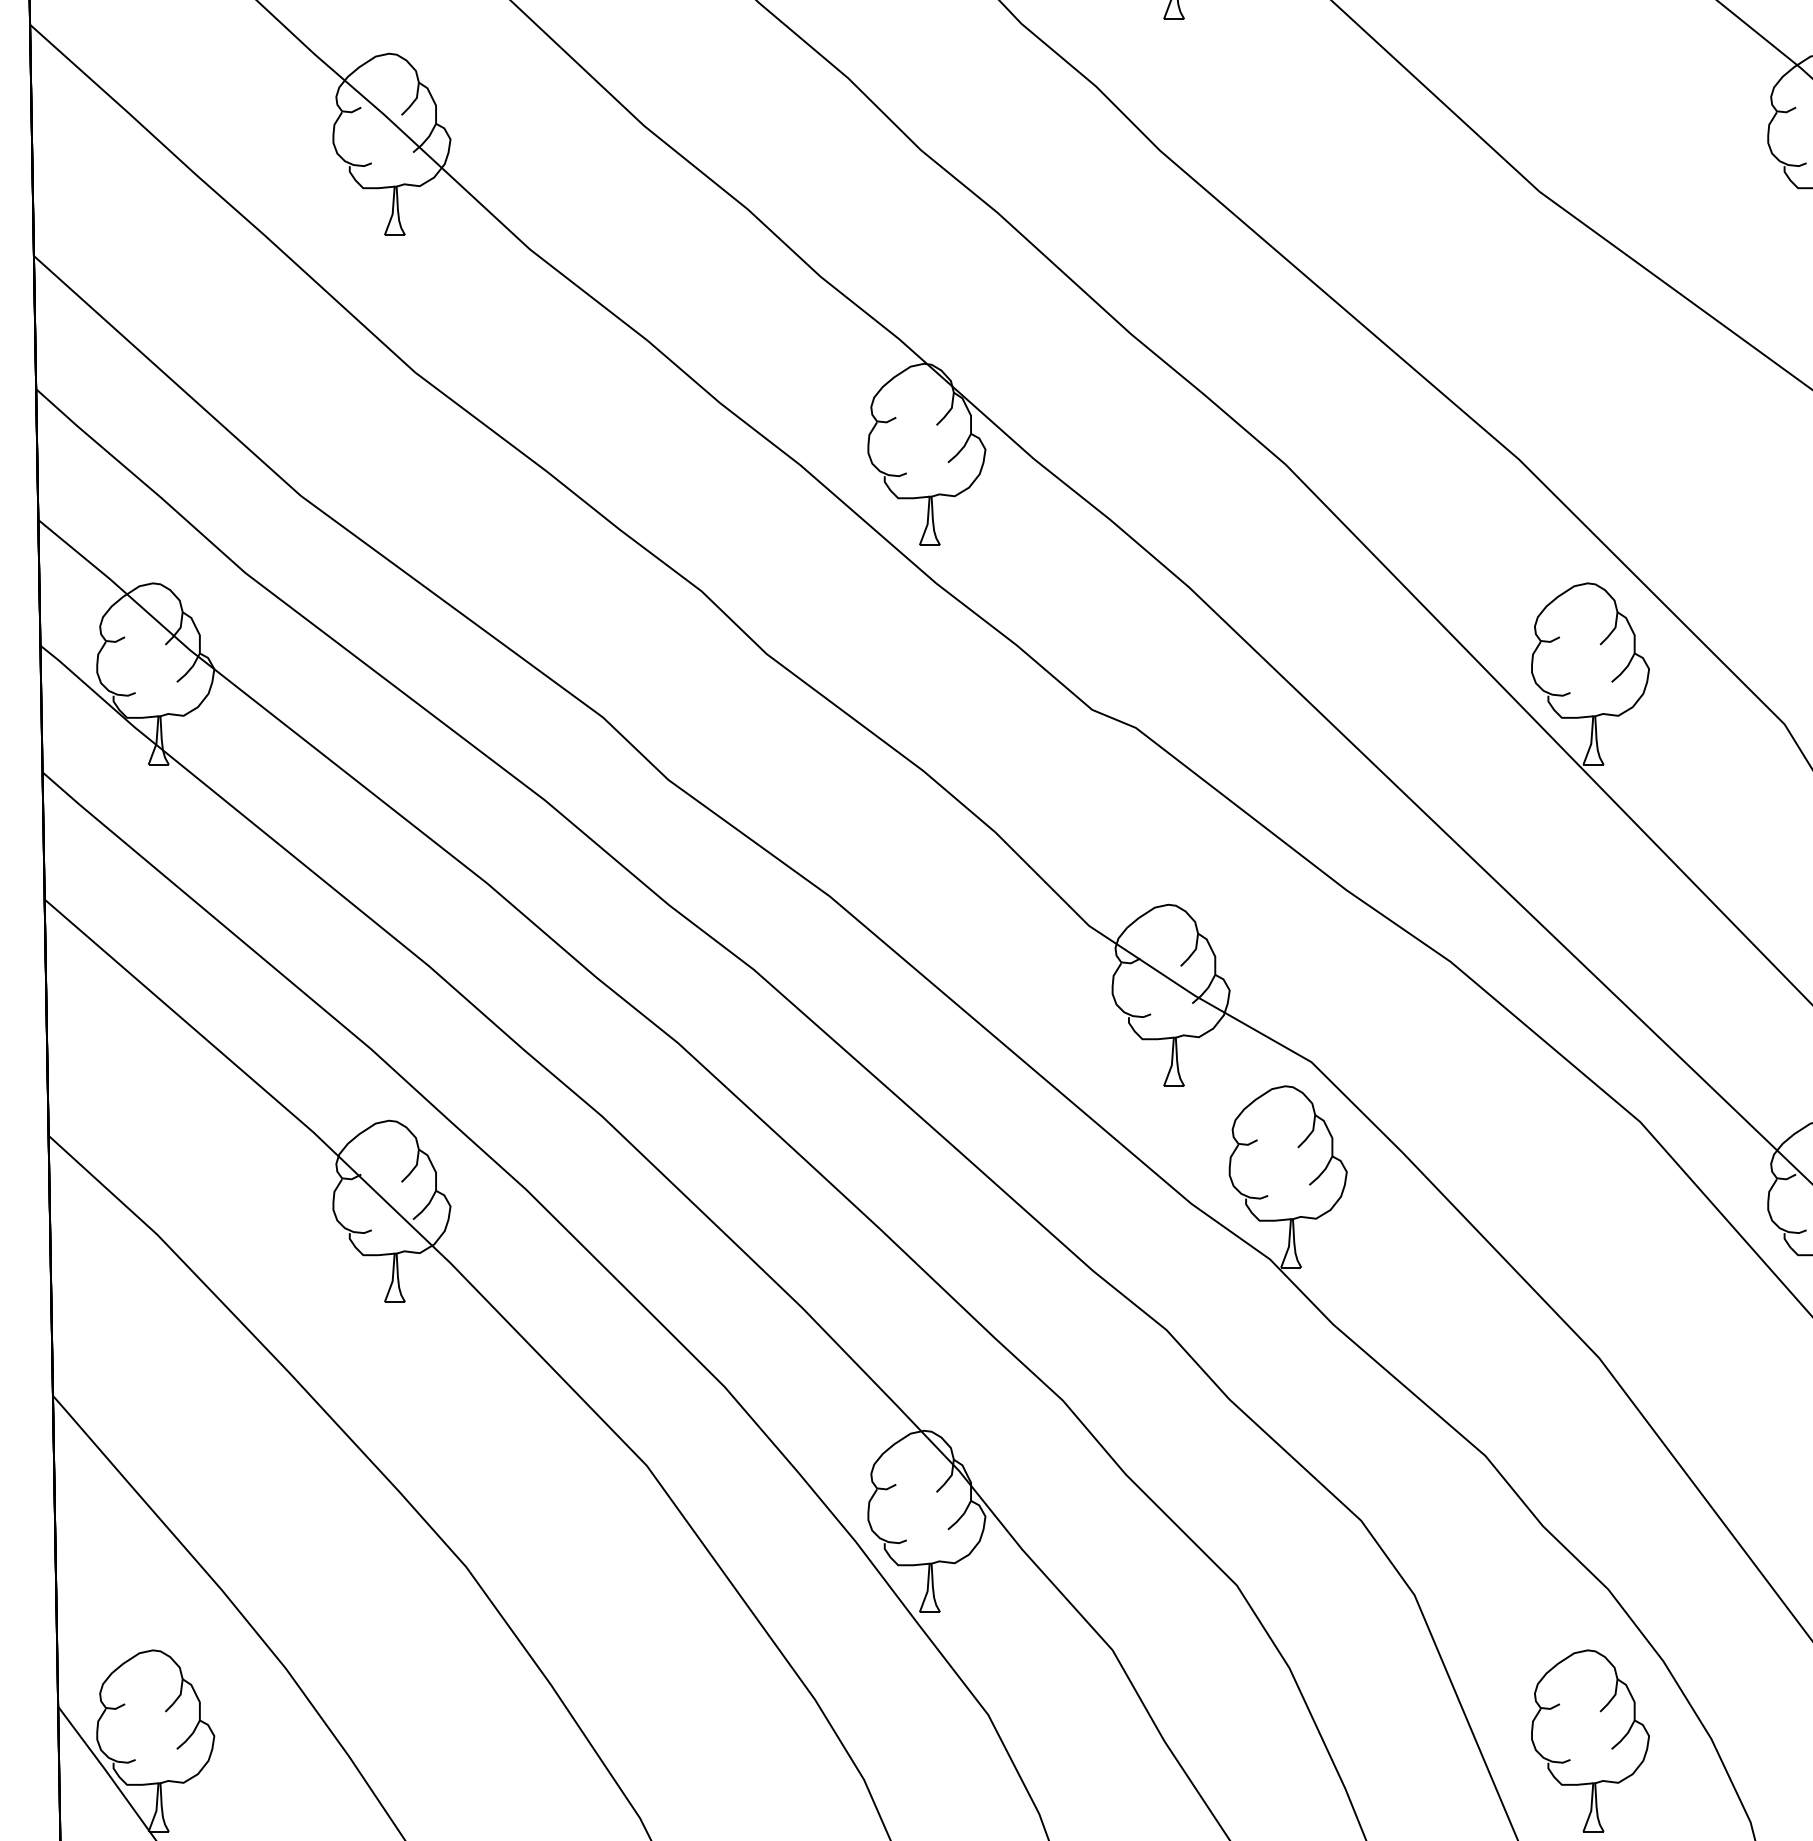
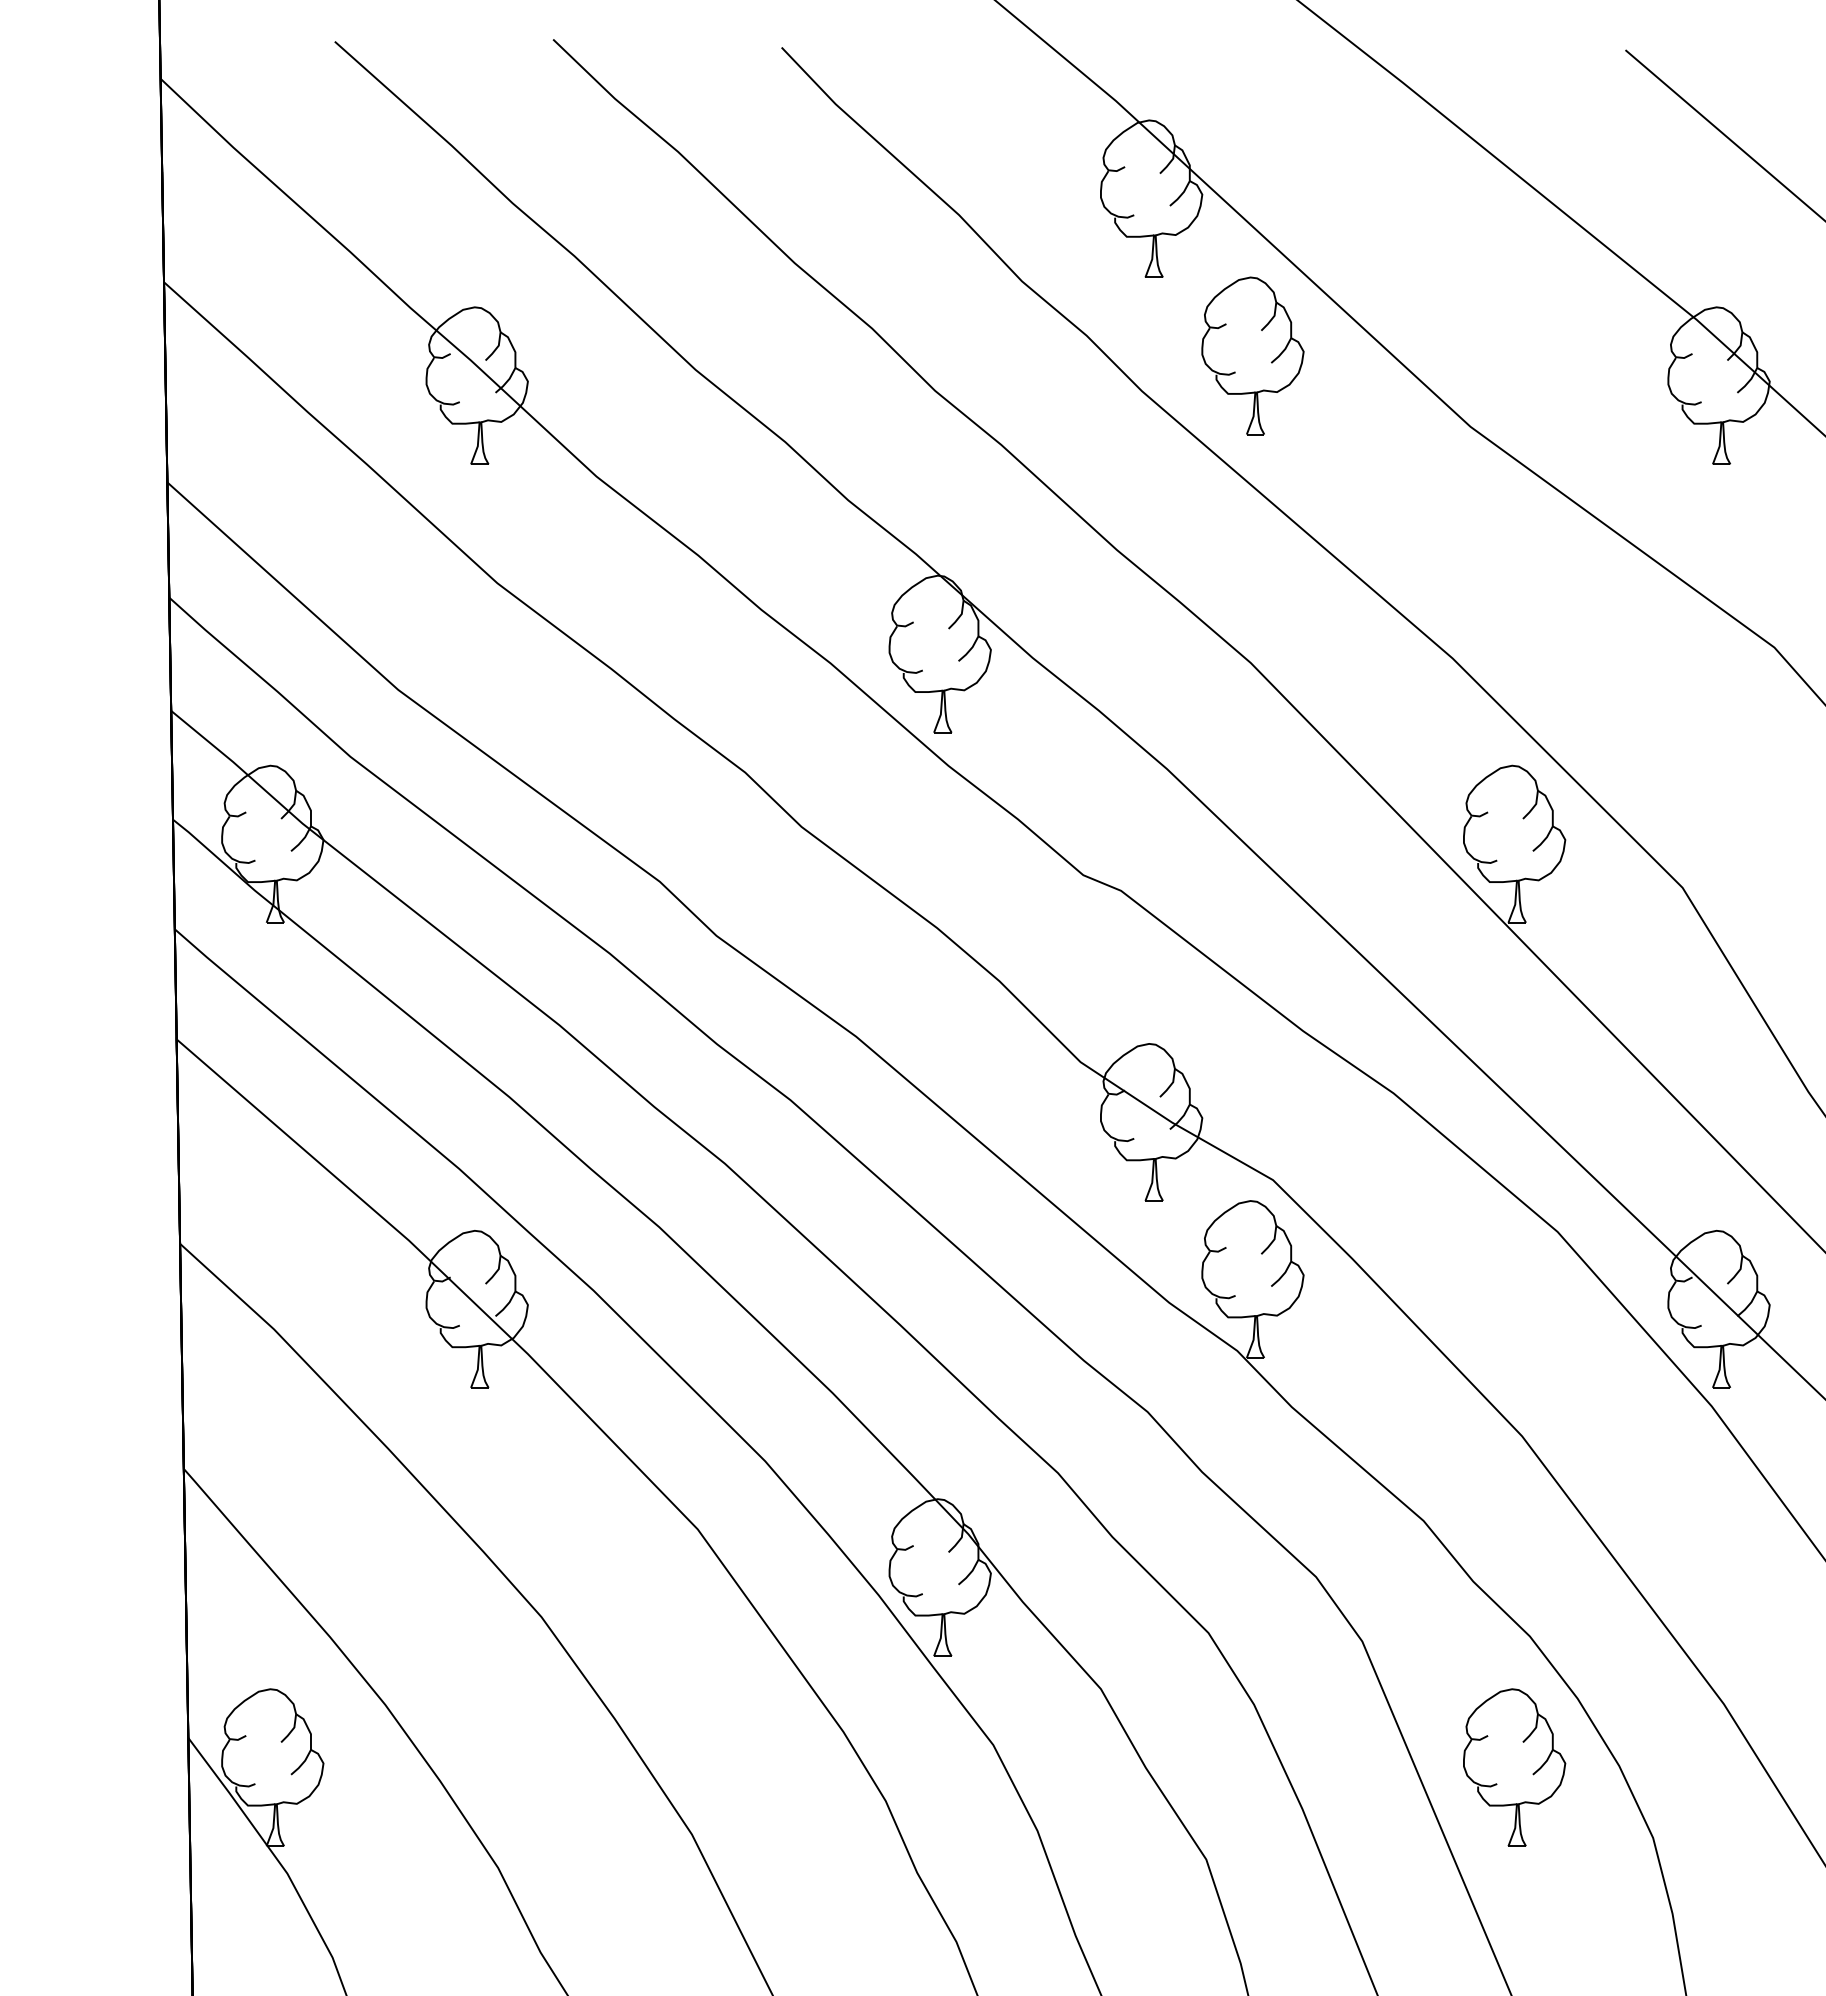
part: (1287, 109) -> (1252, 355), added

